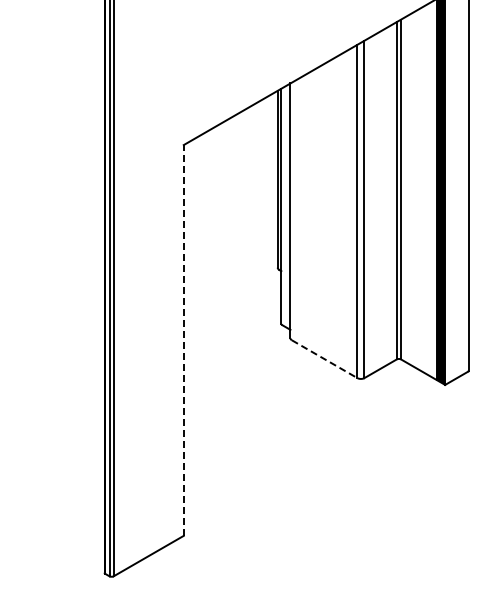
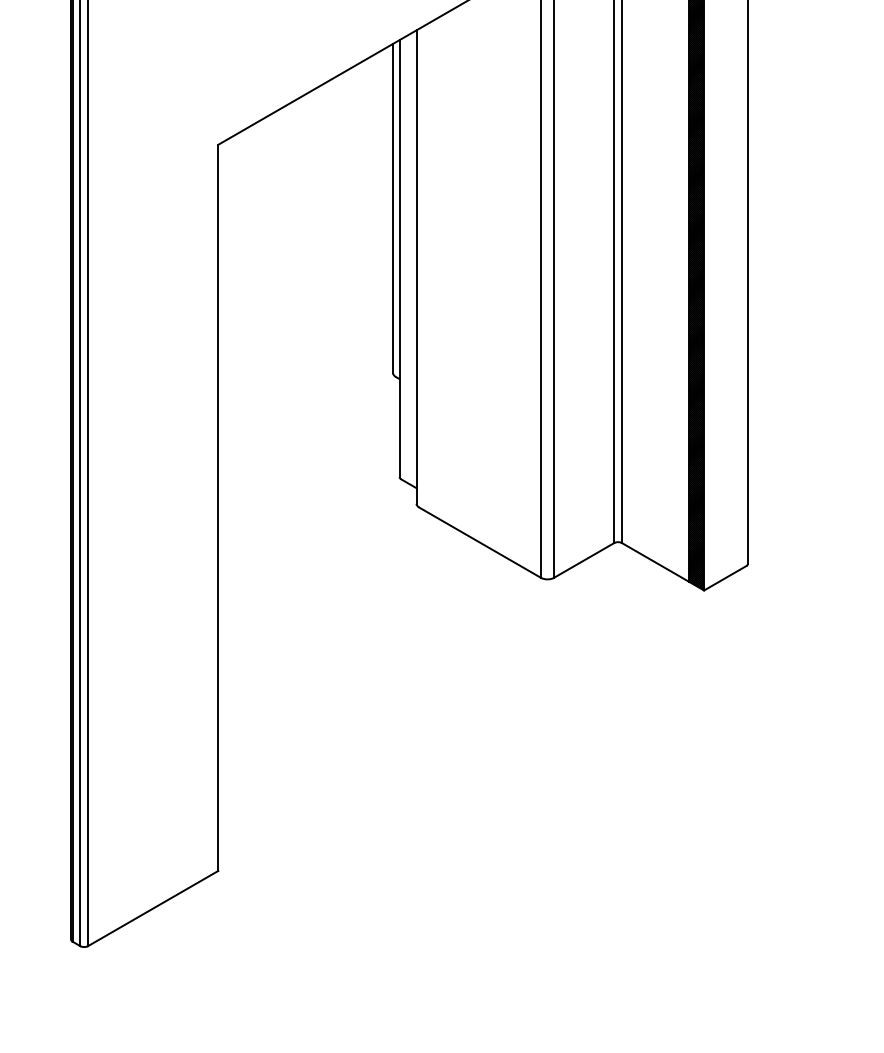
line: (183, 339) -> (217, 506), dashed -> solid
line: (324, 359) -> (479, 543), dashed -> solid

